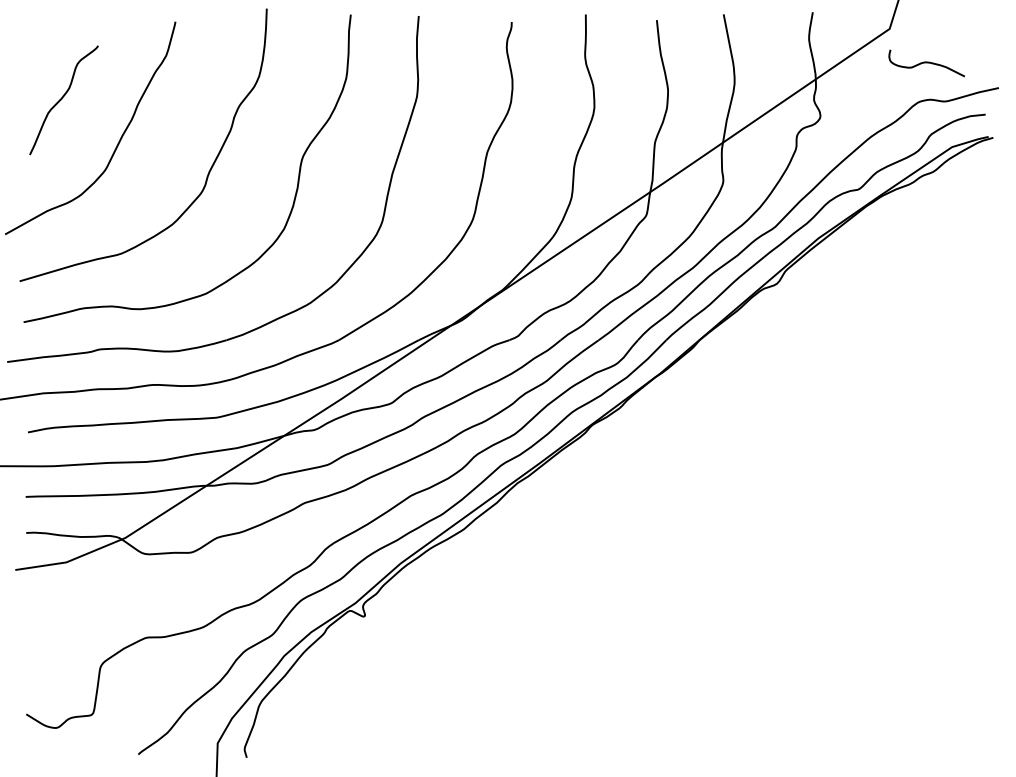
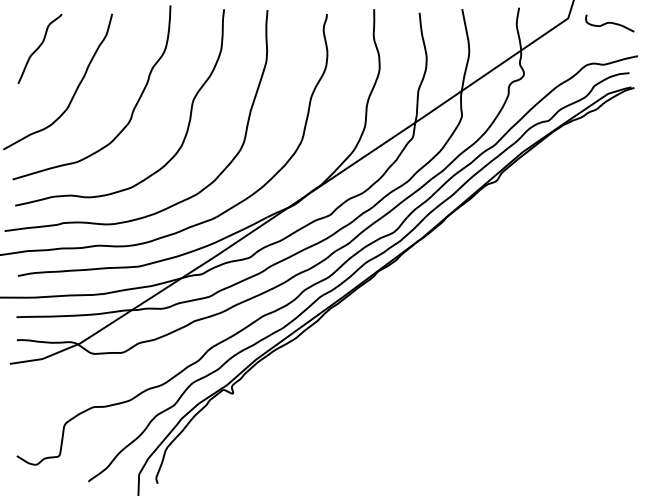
curve: (926, 63) -> (609, 23), moved
curve: (63, 99) -> (39, 48), moved

